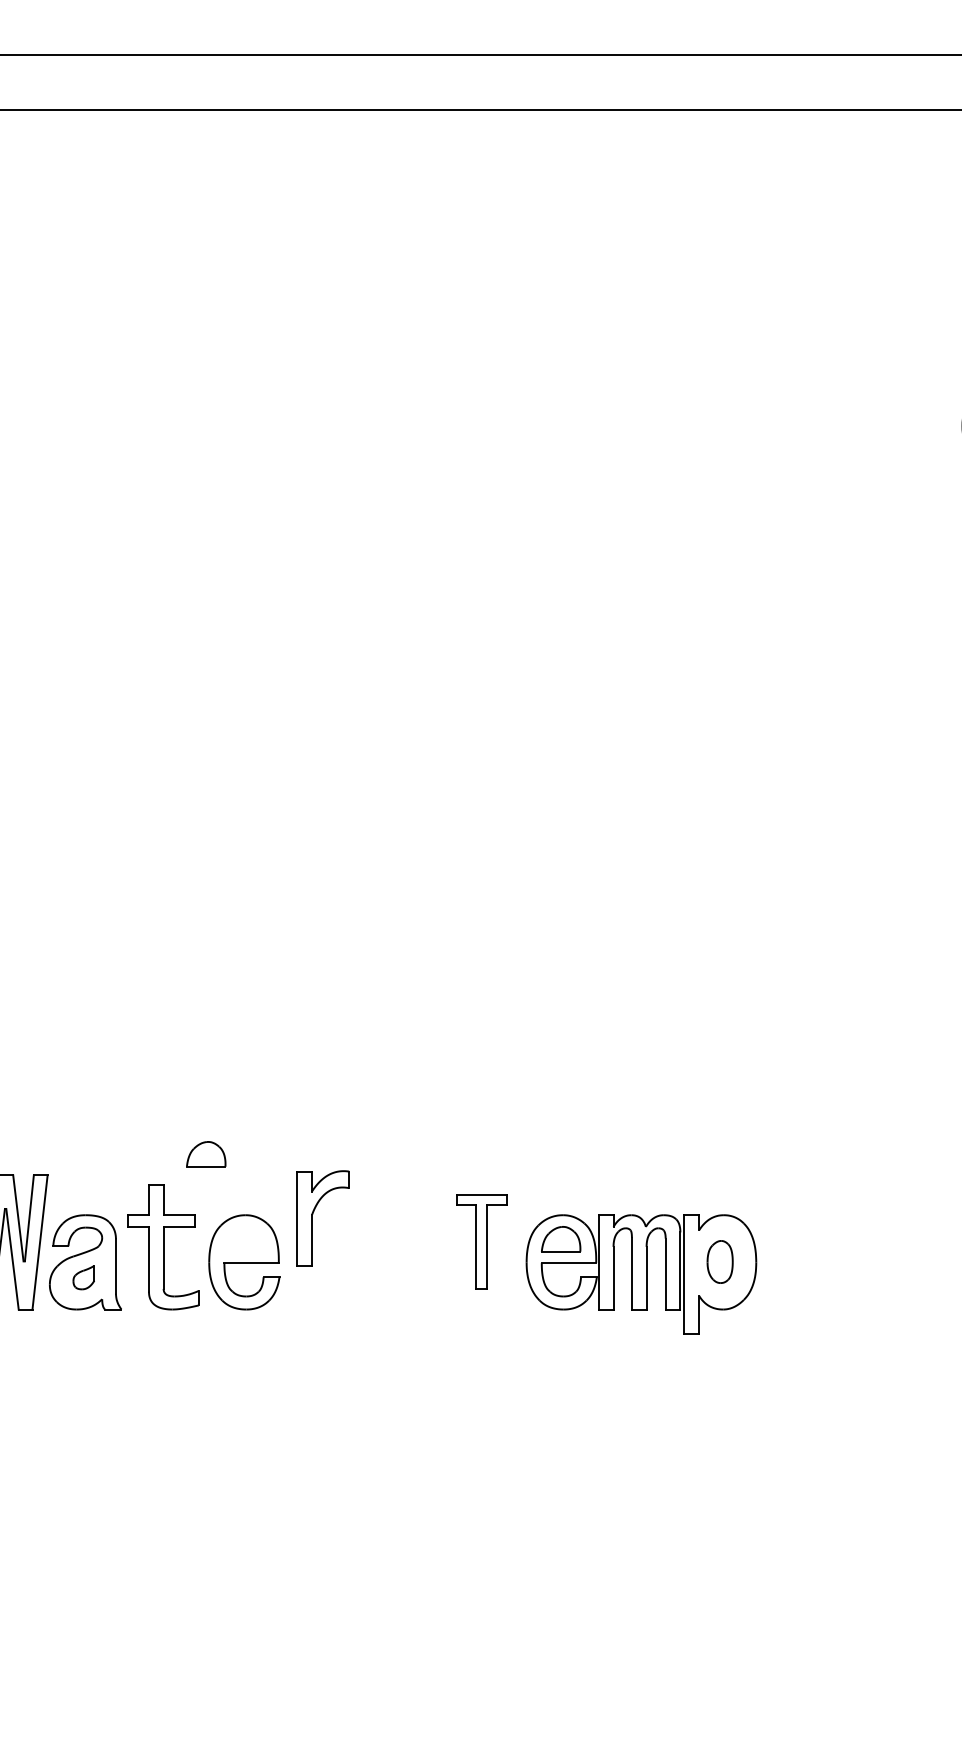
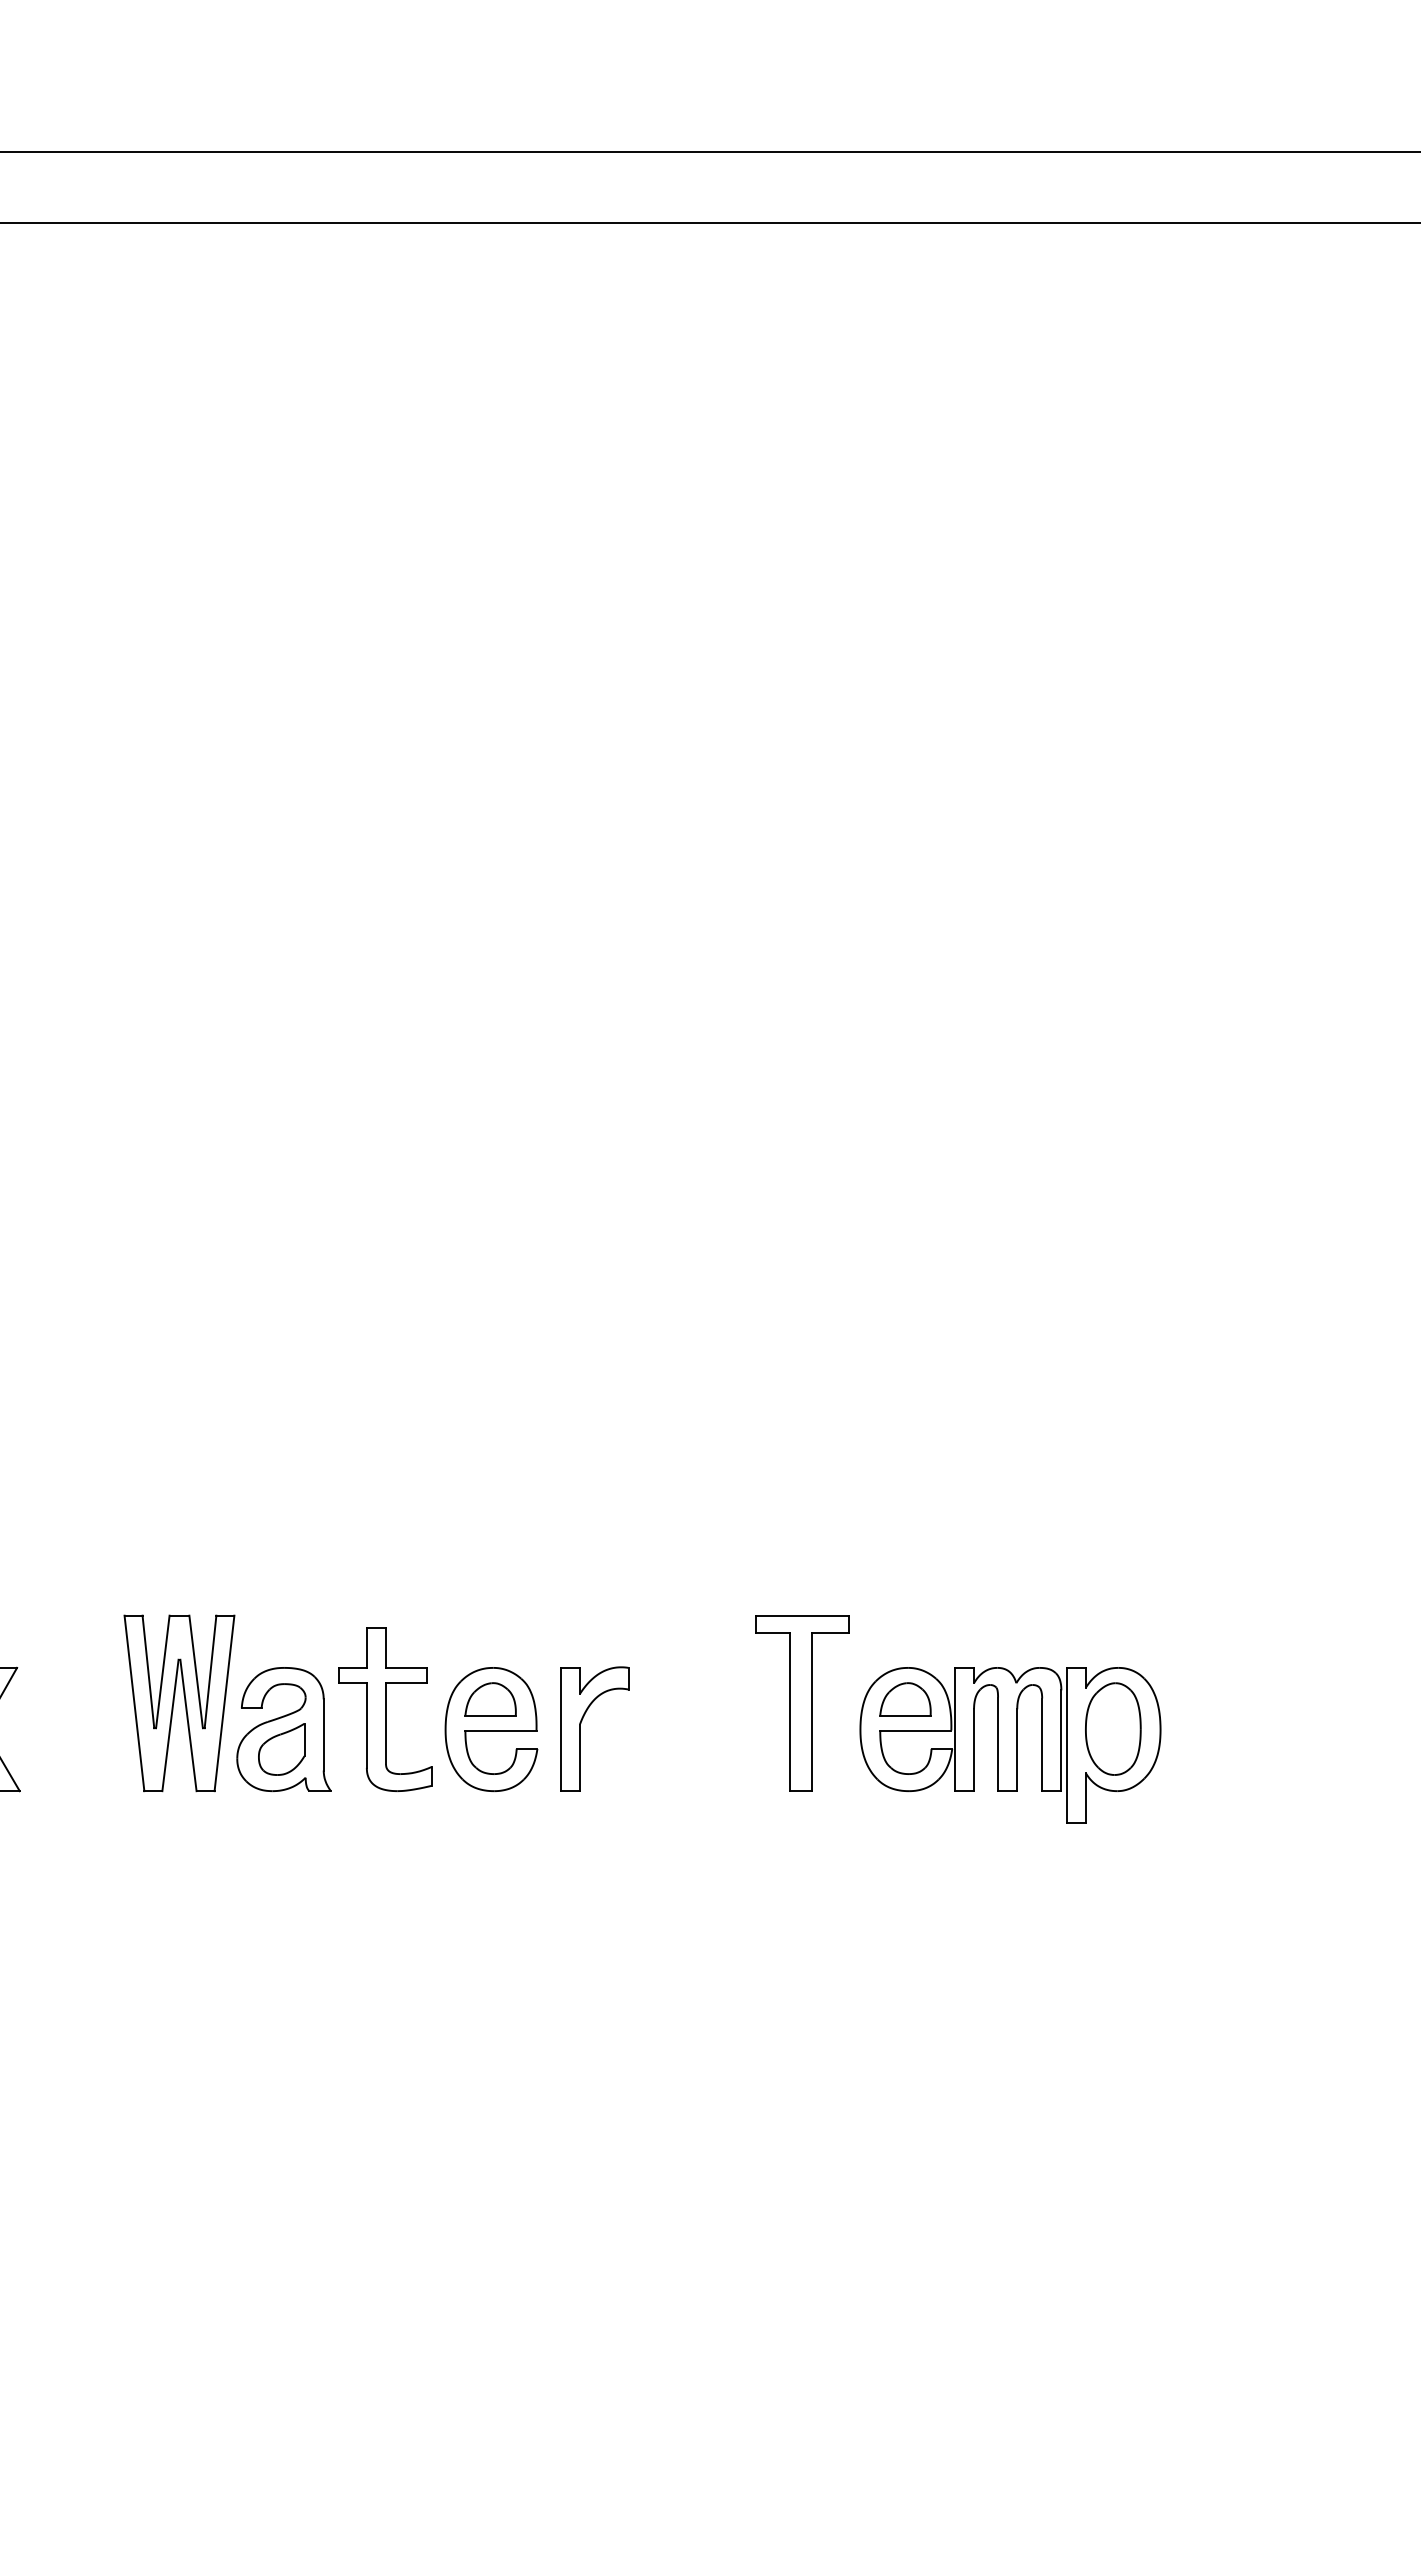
part: (206, 1154) -> (490, 1699), moved
part: (313, 1212) -> (582, 1721), moved
part: (482, 1242) -> (802, 1703), size x1.43
part: (720, 1261) -> (1113, 1728), size x1.67
part: (83, 1277) -> (281, 1749), size x1.67

